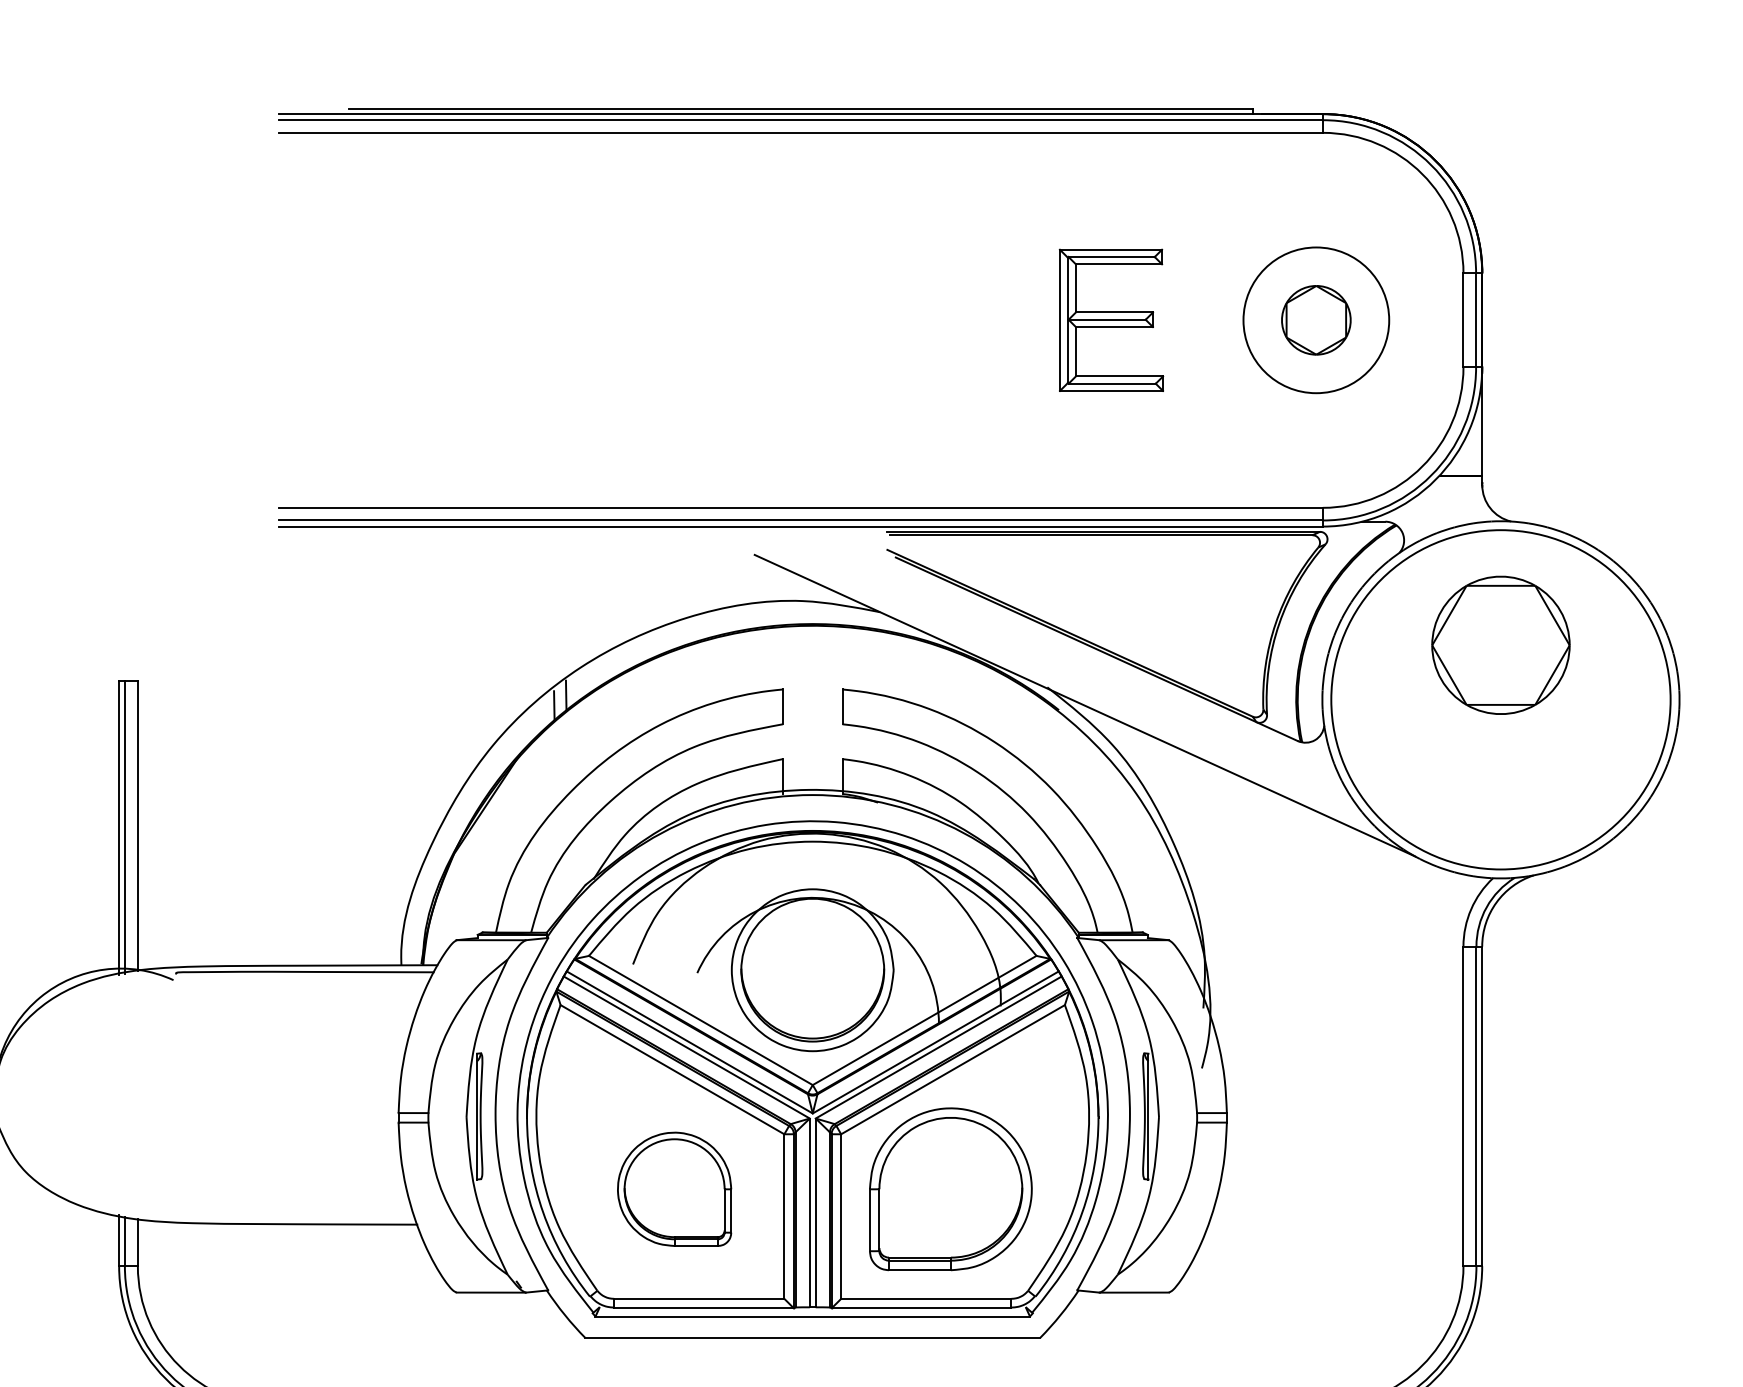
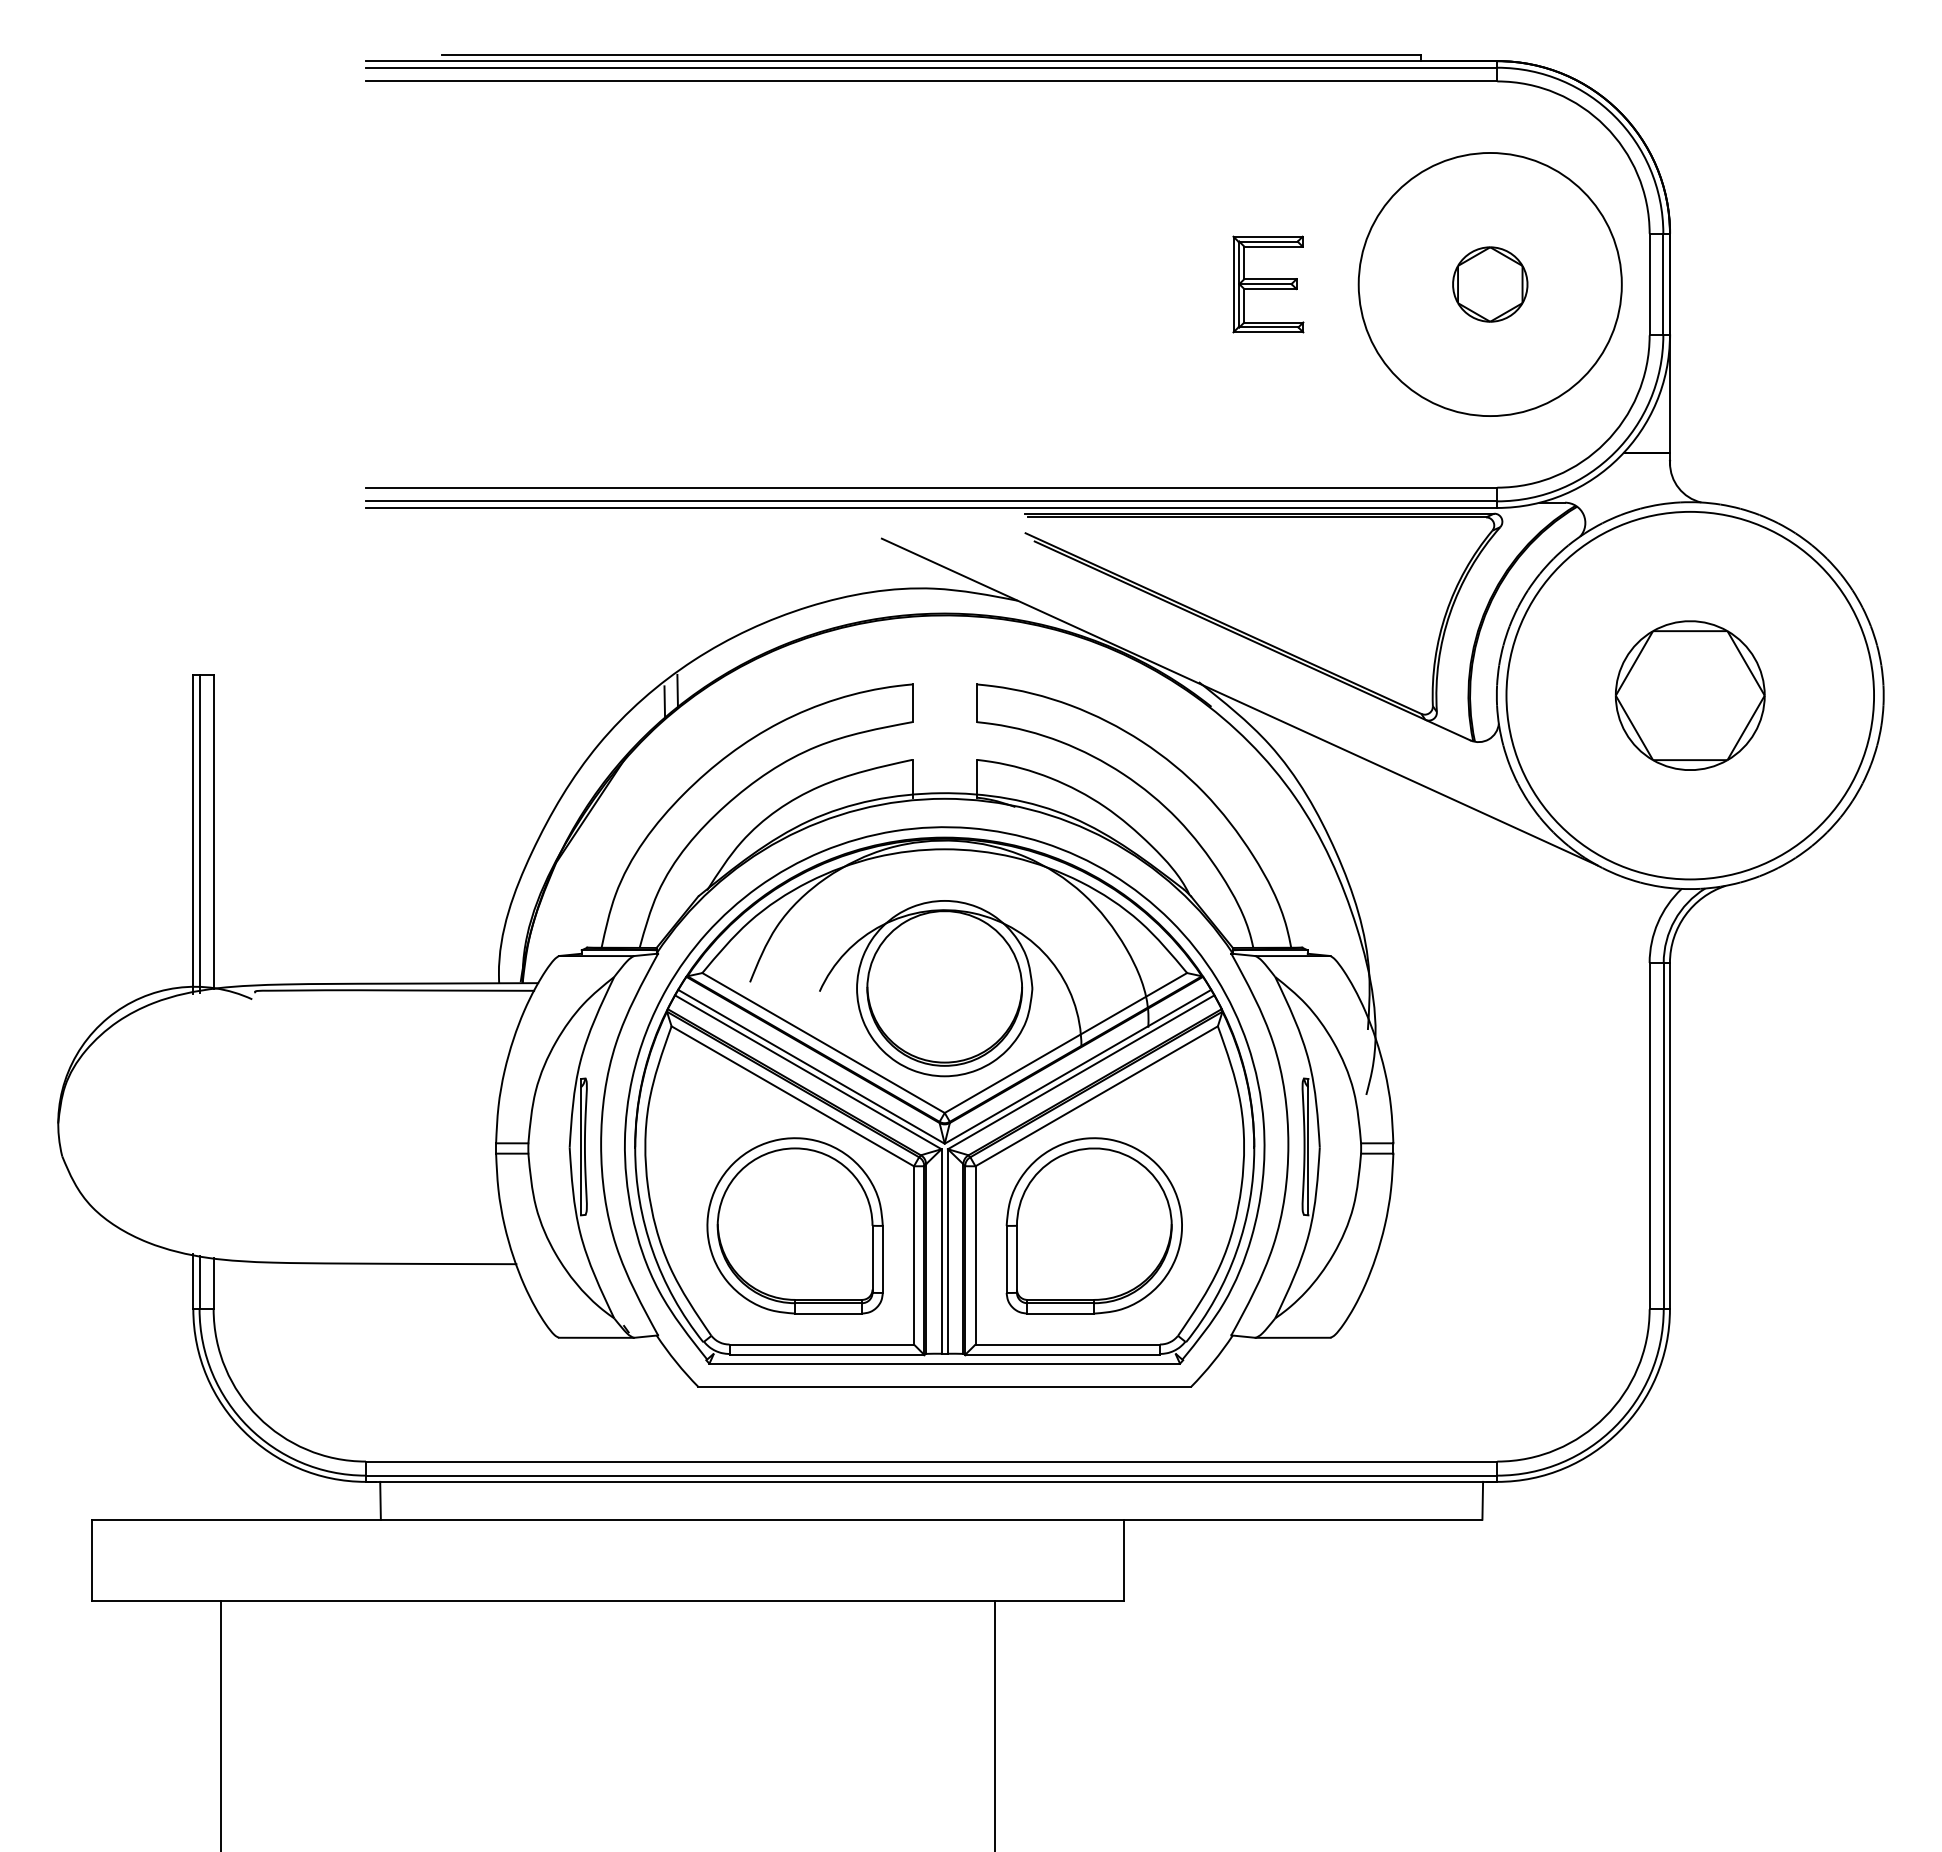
part: (1111, 320) -> (1268, 284), size x0.62
circle: (1315, 320) -> (1489, 284), size x1.67
part: (1500, 645) -> (1689, 695), moved
part: (674, 1188) -> (794, 1225), size x1.43

